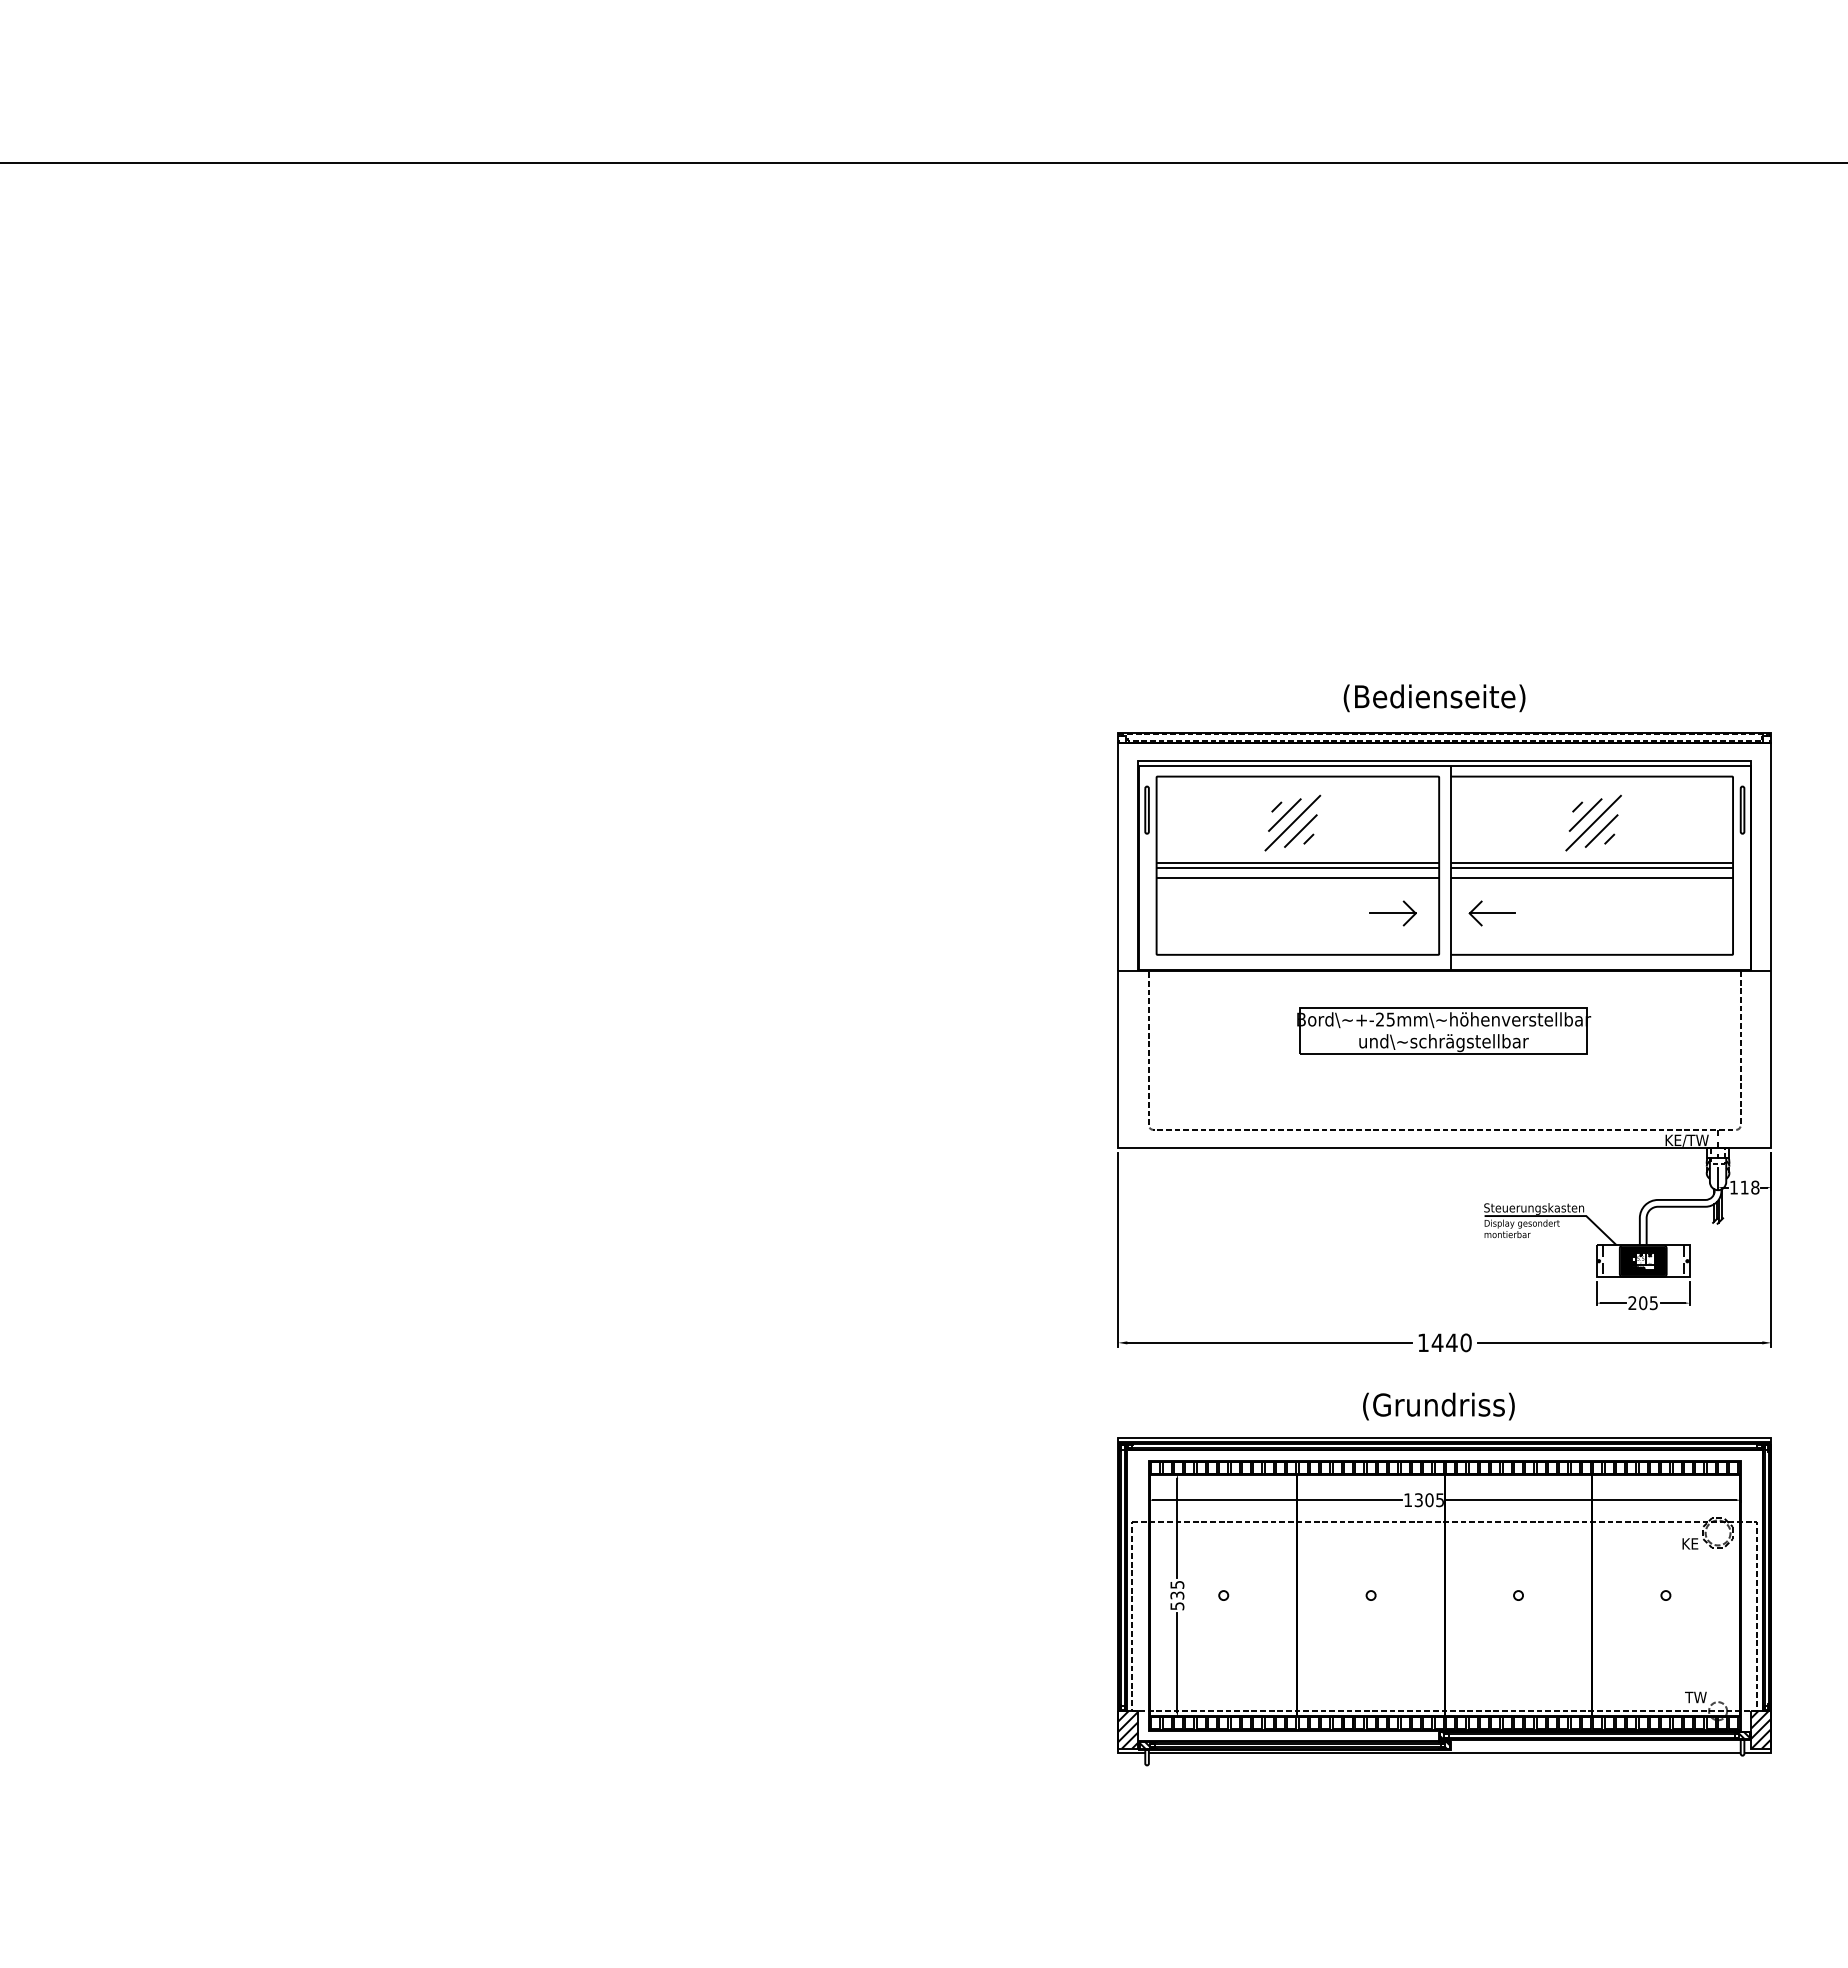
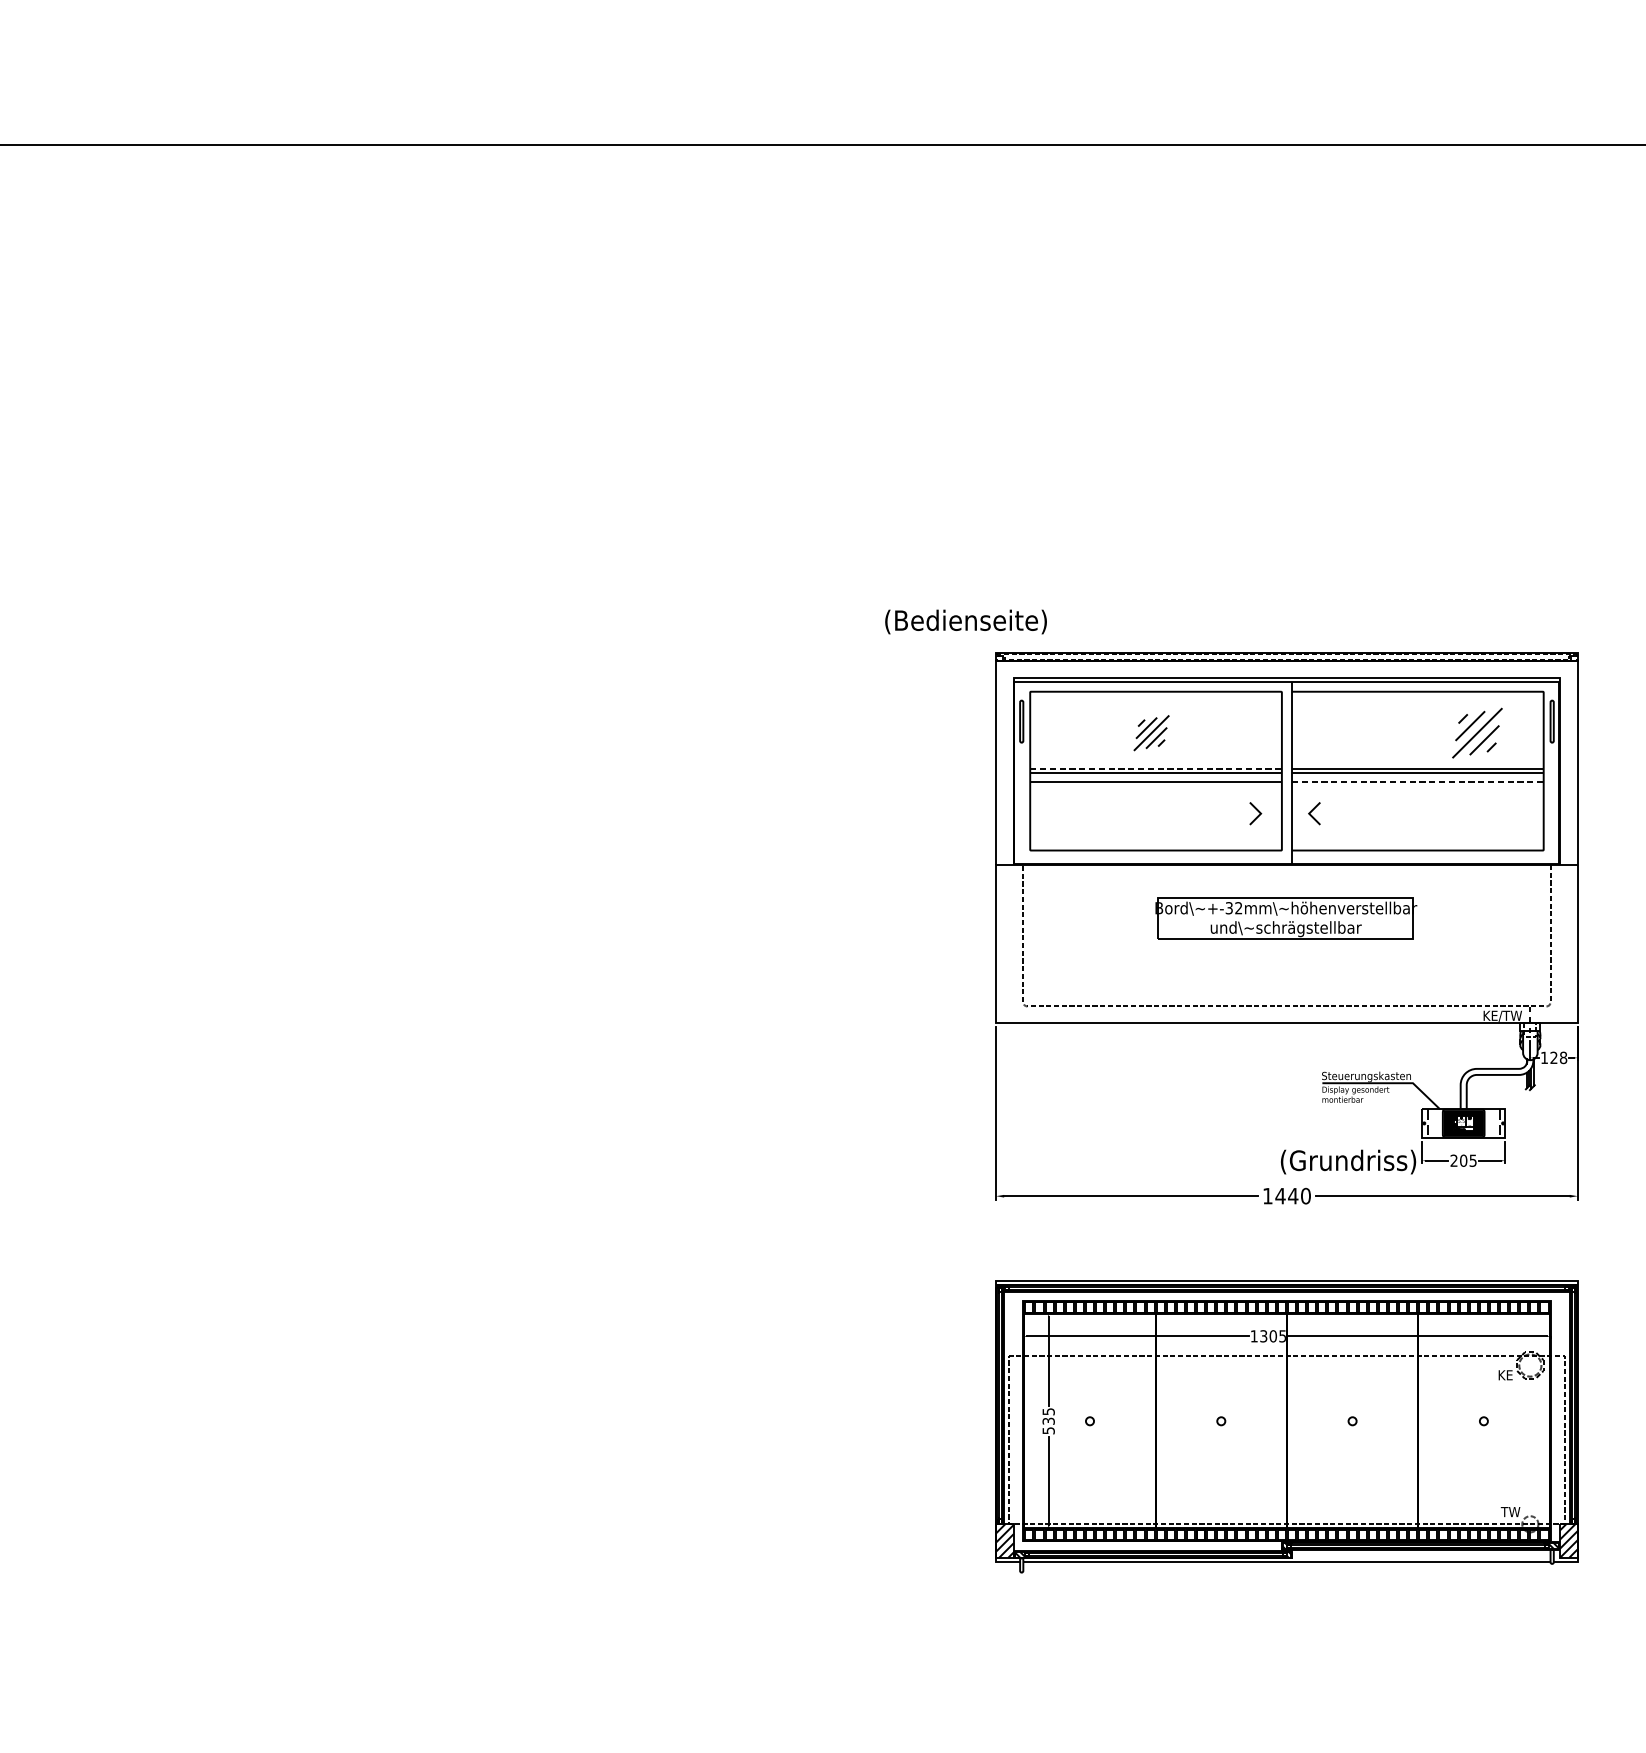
text: (1434, 698) -> (965, 622), moved
part: (1292, 822) -> (1151, 732), size x0.7
part: (1593, 822) -> (1477, 732), moved
line: (1298, 863) -> (1156, 769), solid -> dashed
line: (1592, 877) -> (1418, 781), solid -> dashed
line: (1392, 913) -> (1240, 813), removed
line: (1492, 913) -> (1329, 813), removed
text: (1385, 1019) -> (1234, 908), +-25mm -> +-32mm
text: (1744, 1187) -> (1553, 1057), 118 -> 128
text: (1438, 1406) -> (1348, 1162), moved

